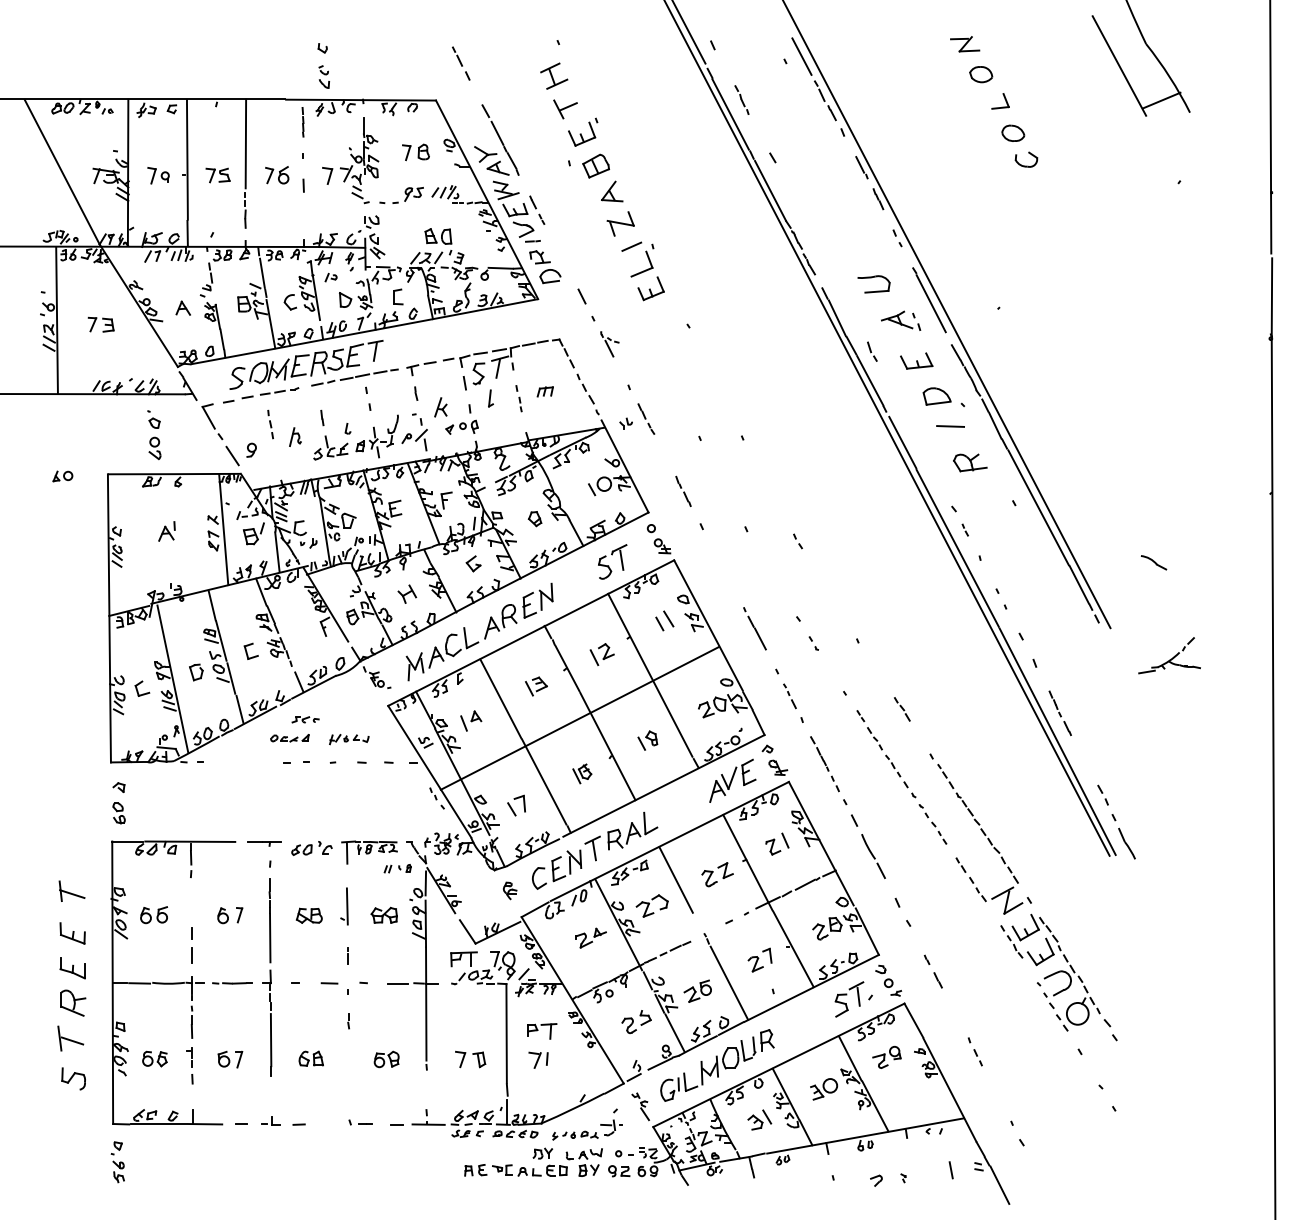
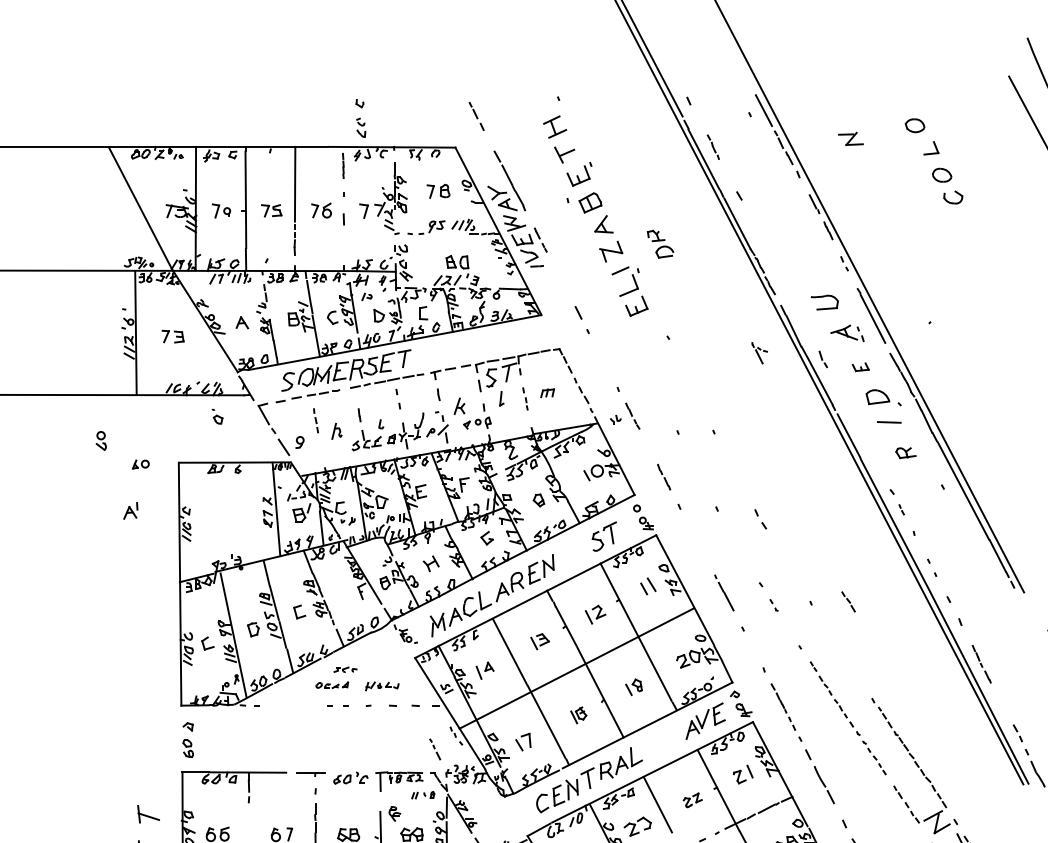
part: (965, 44) -> (851, 139), moved
part: (545, 267) -> (660, 244), moved
part: (609, 344) -> (759, 353), moved
part: (916, 360) -> (860, 366), size x0.6
part: (154, 448) -> (100, 440), moved
part: (970, 462) -> (906, 452), size x0.7
part: (166, 531) -> (130, 510), moved
part: (797, 541) -> (760, 519), size x1.6
part: (789, 696) -> (434, 749), moved
part: (902, 709) -> (848, 602), moved
part: (717, 874) -> (692, 800), size x0.7
part: (510, 890) -> (395, 813), moved

